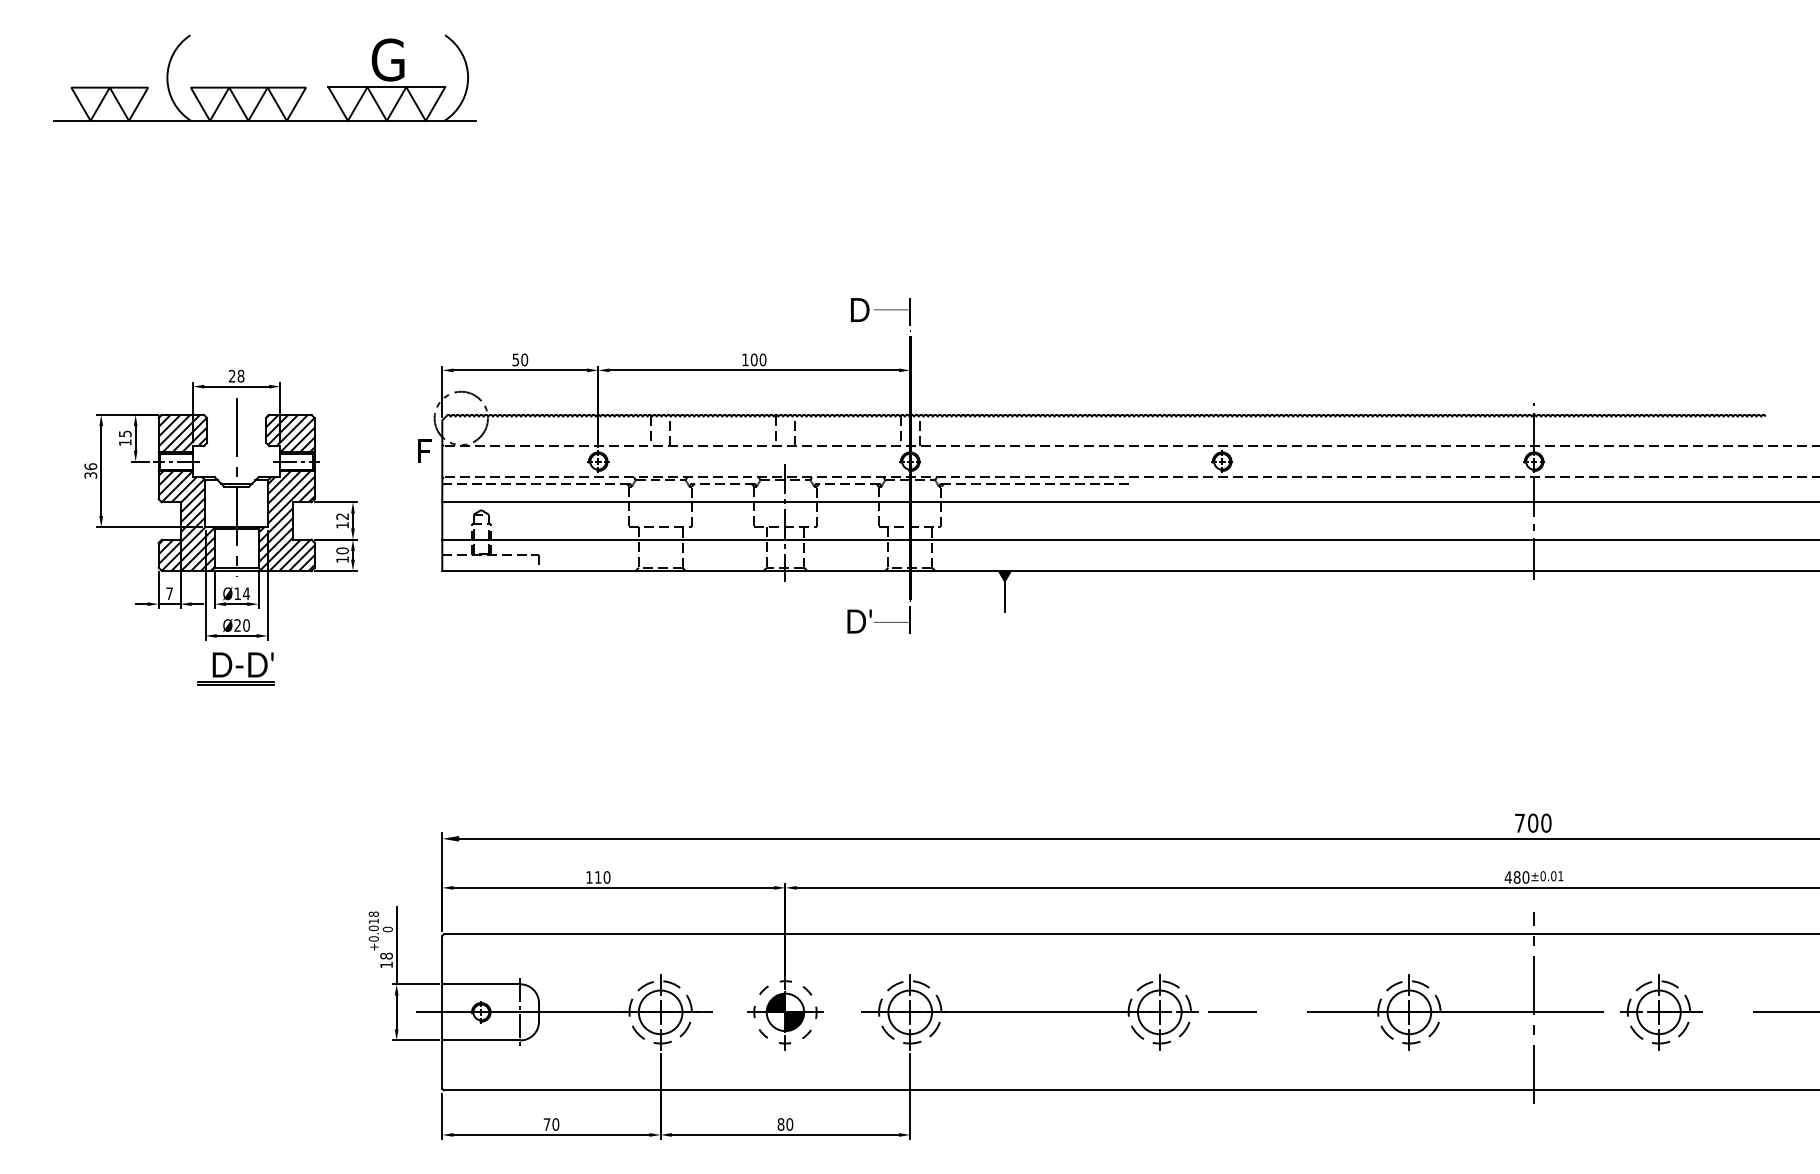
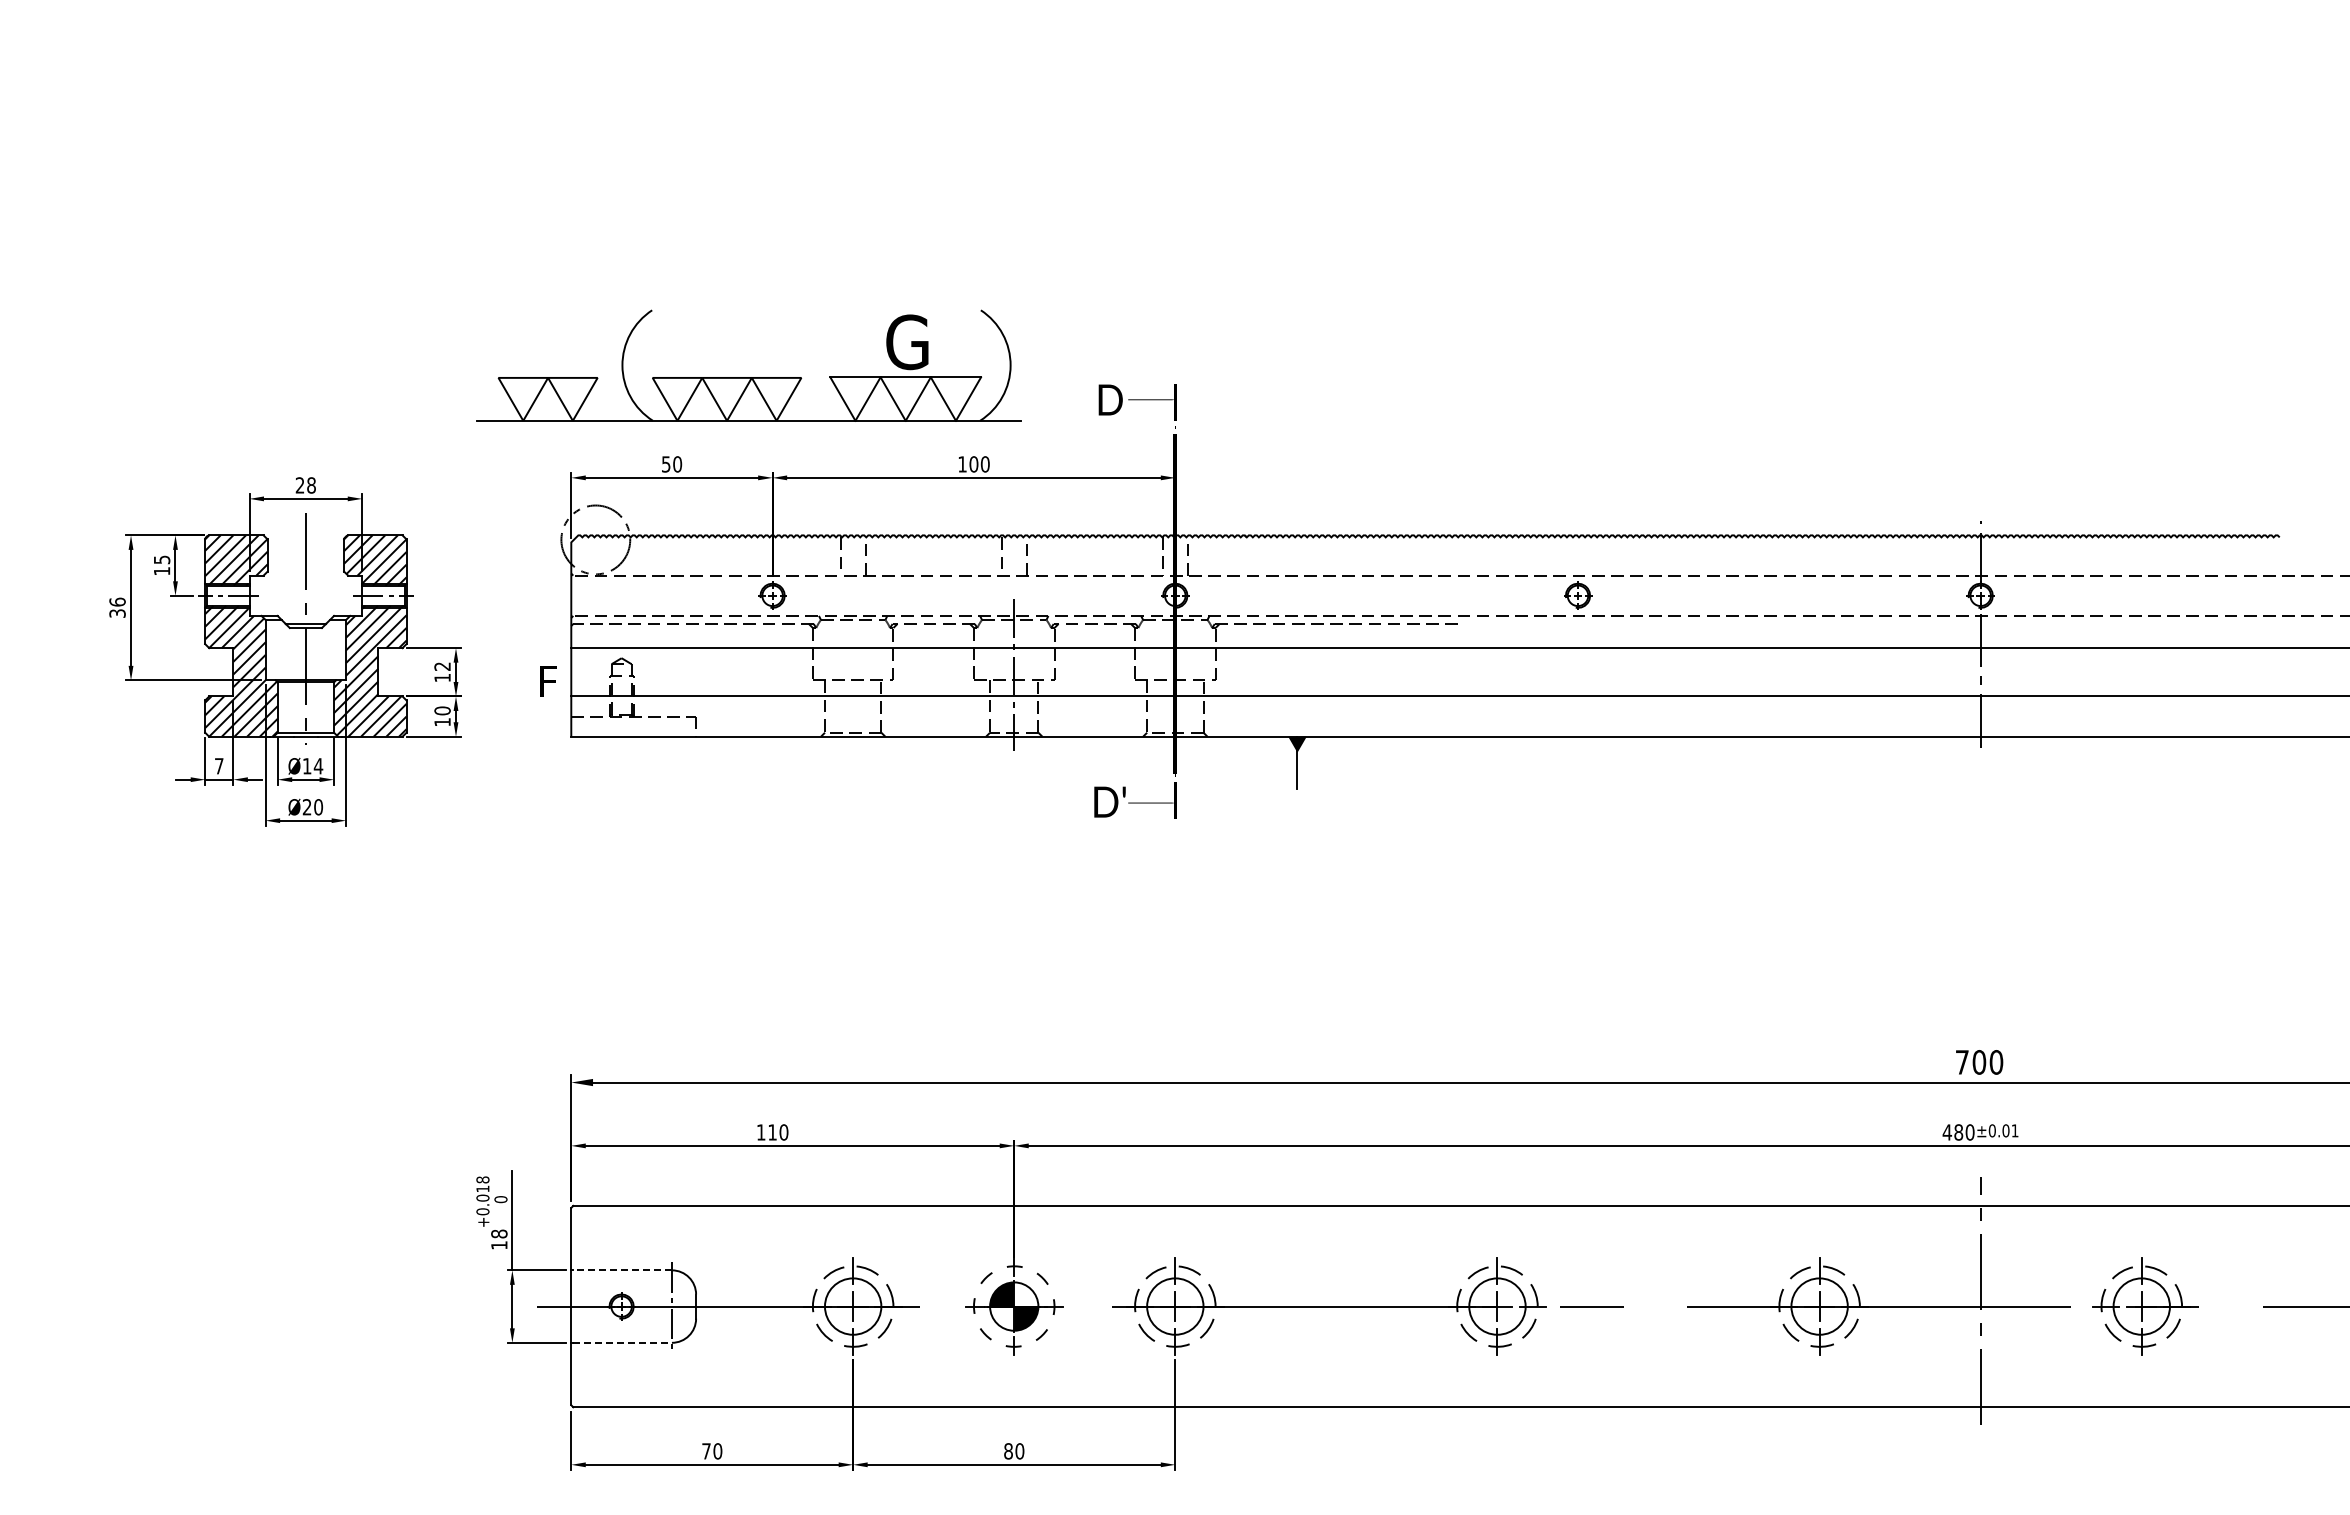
part: (265, 87) -> (748, 377), moved
text: (424, 451) -> (548, 681), moved
part: (235, 669) -> (304, 863), removed
line: (481, 984) -> (622, 1270), solid -> dashed
line: (482, 1040) -> (623, 1342), solid -> dashed

